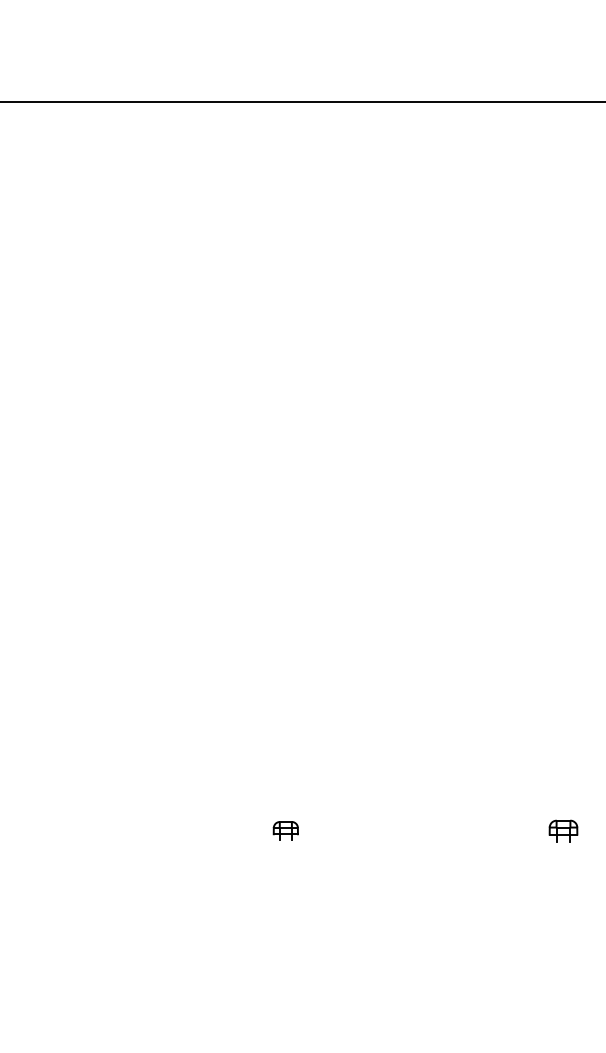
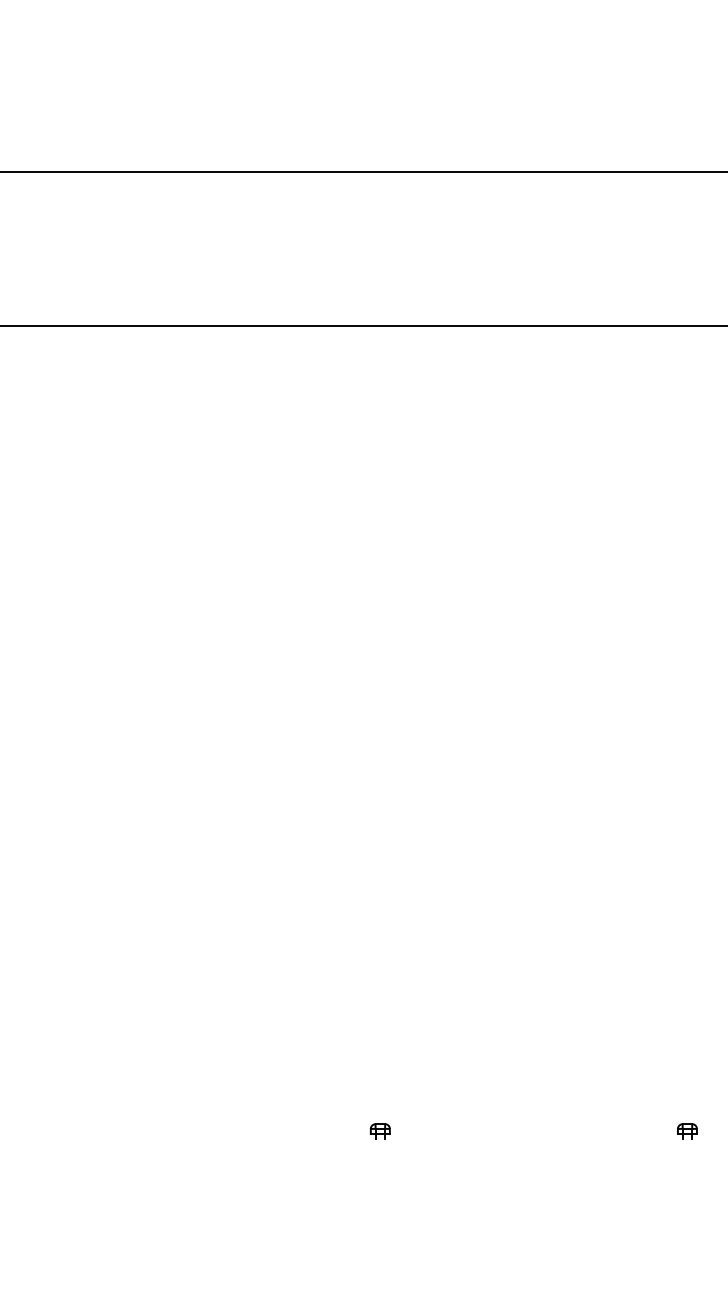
part: (284, 831) -> (379, 1131), size x0.71
part: (563, 831) -> (687, 1131), size x0.62

